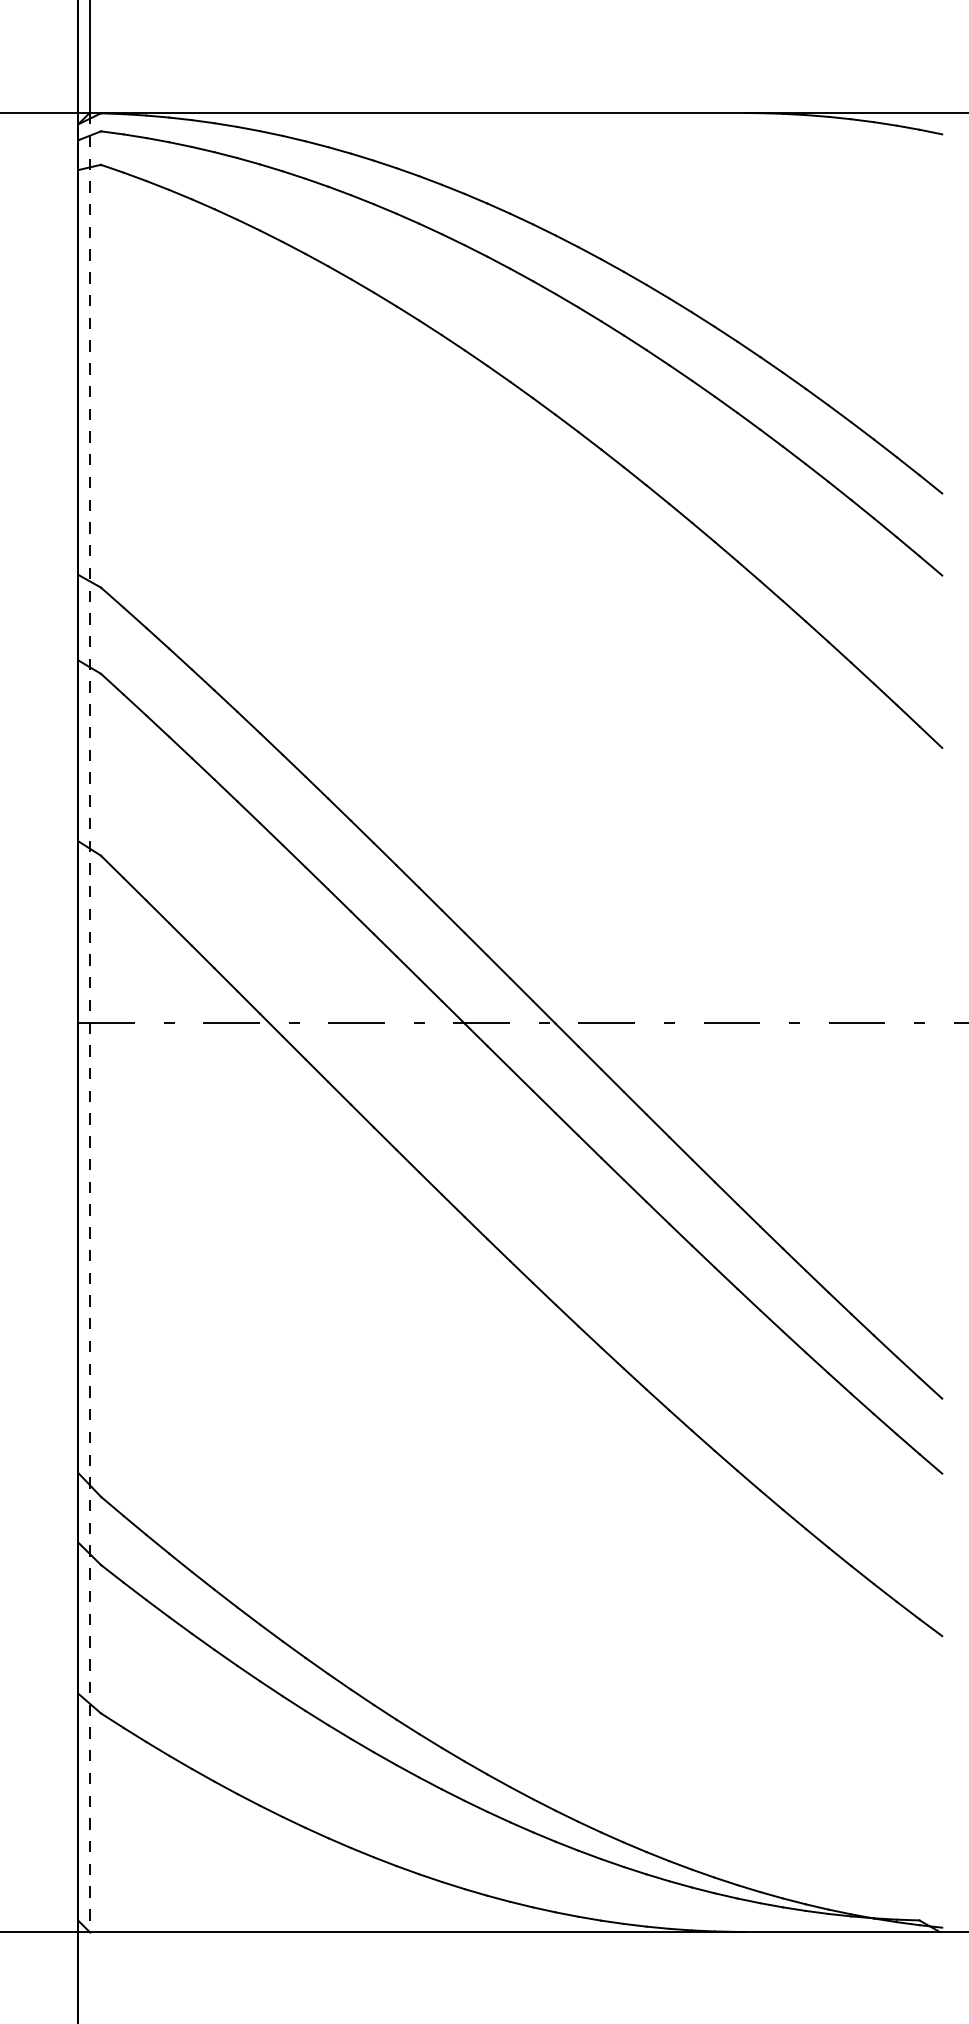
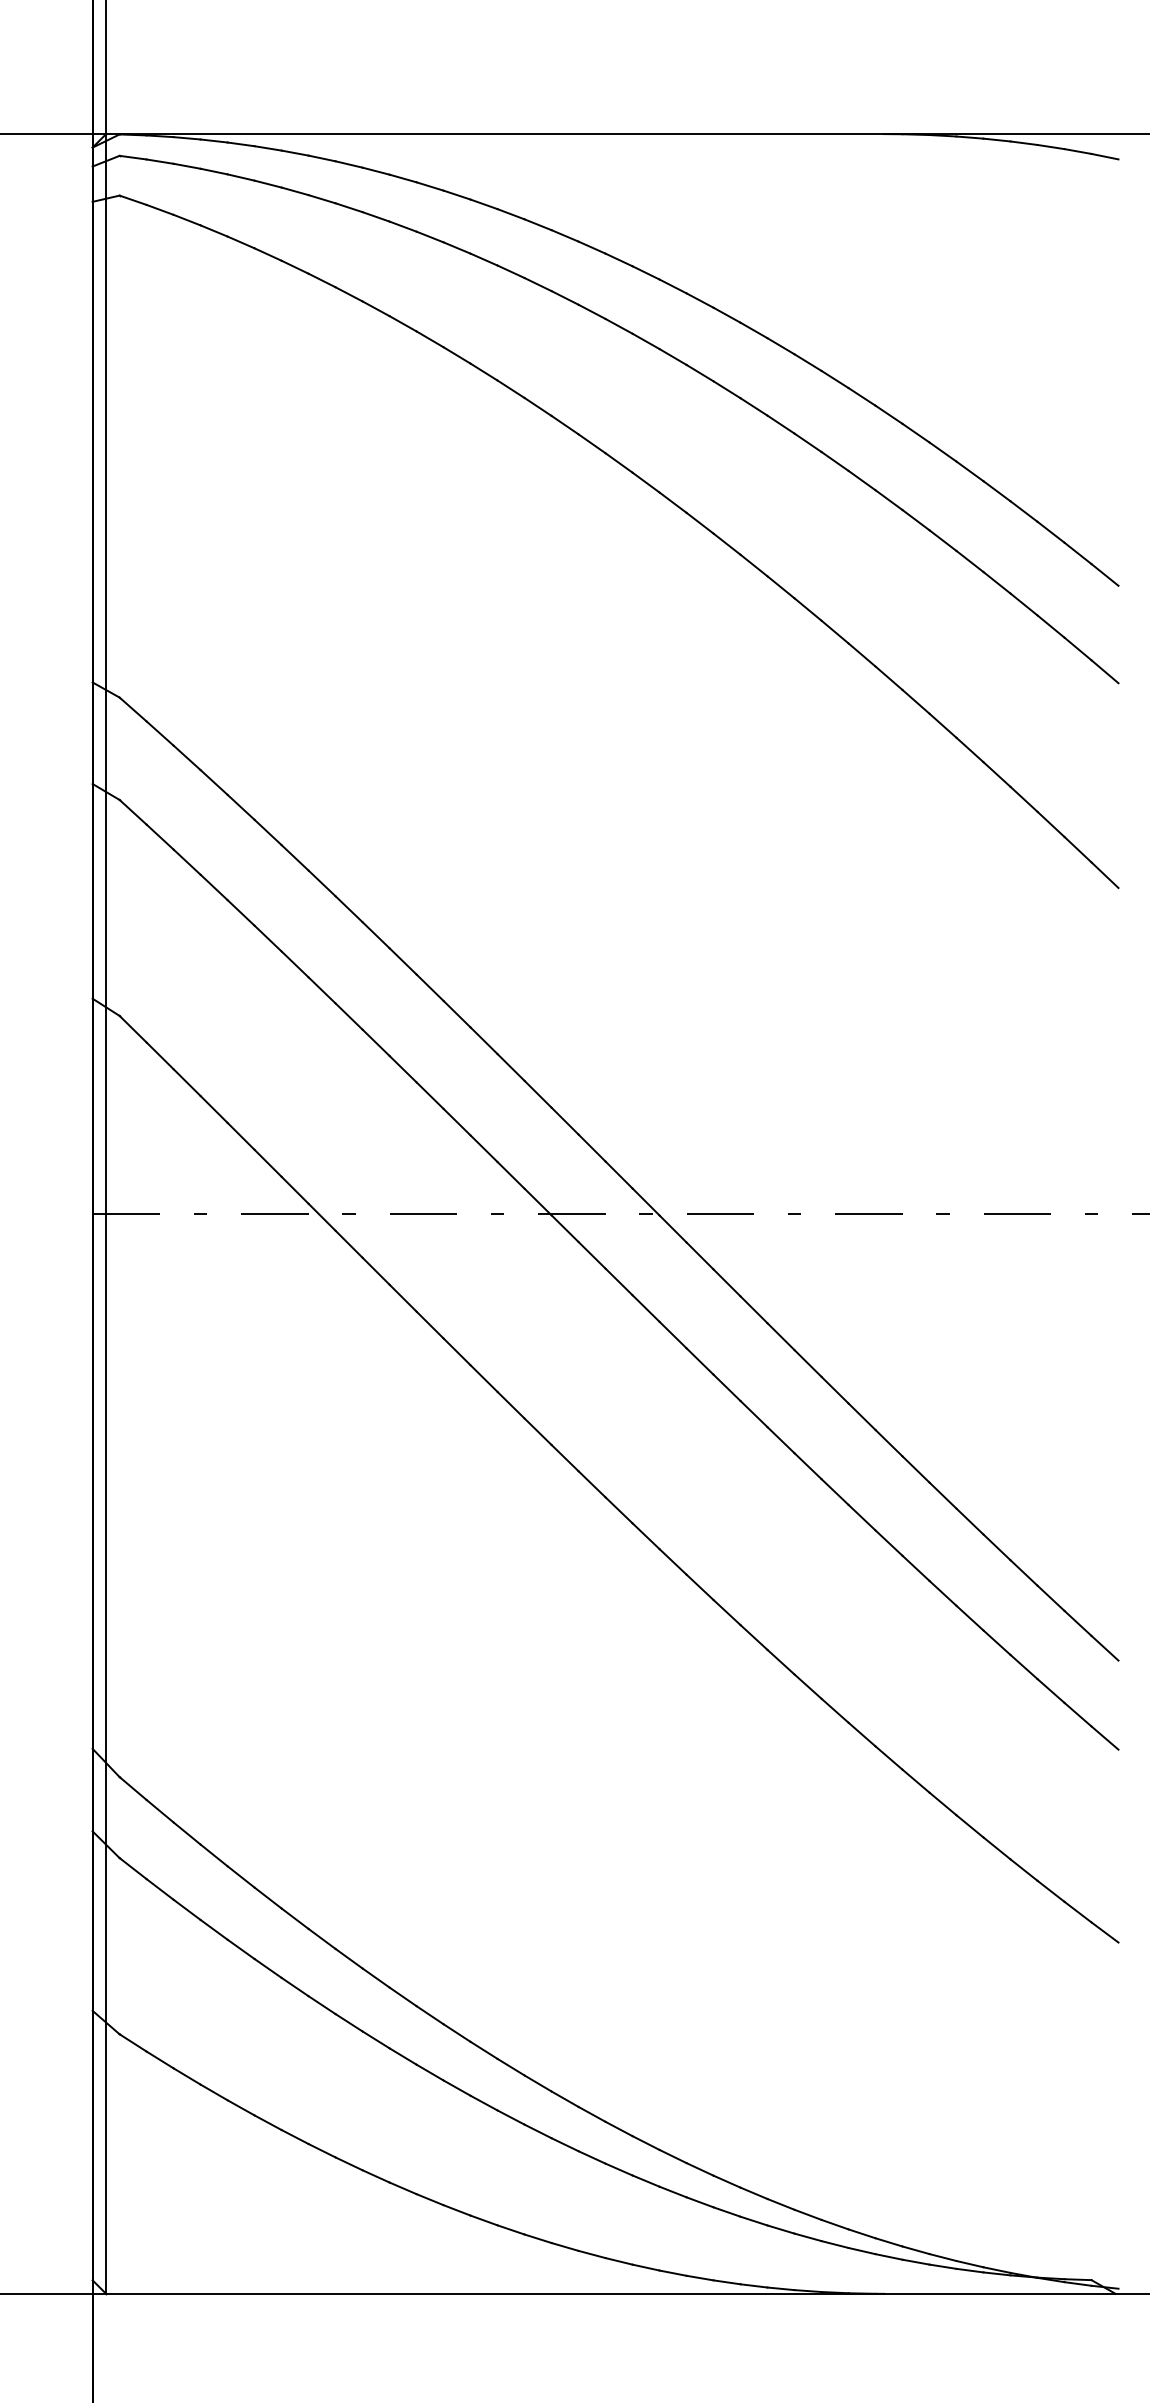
line: (89, 1022) -> (106, 1213), dashed -> solid

